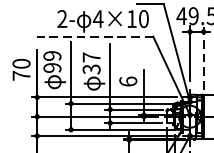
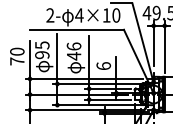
line: (95, 36) -> (77, 29), dashed -> solid
text: (52, 56) -> (42, 45), 99 -> 95
line: (203, 57) -> (164, 46), dashed -> solid
text: (90, 63) -> (73, 51), 37 -> 46

